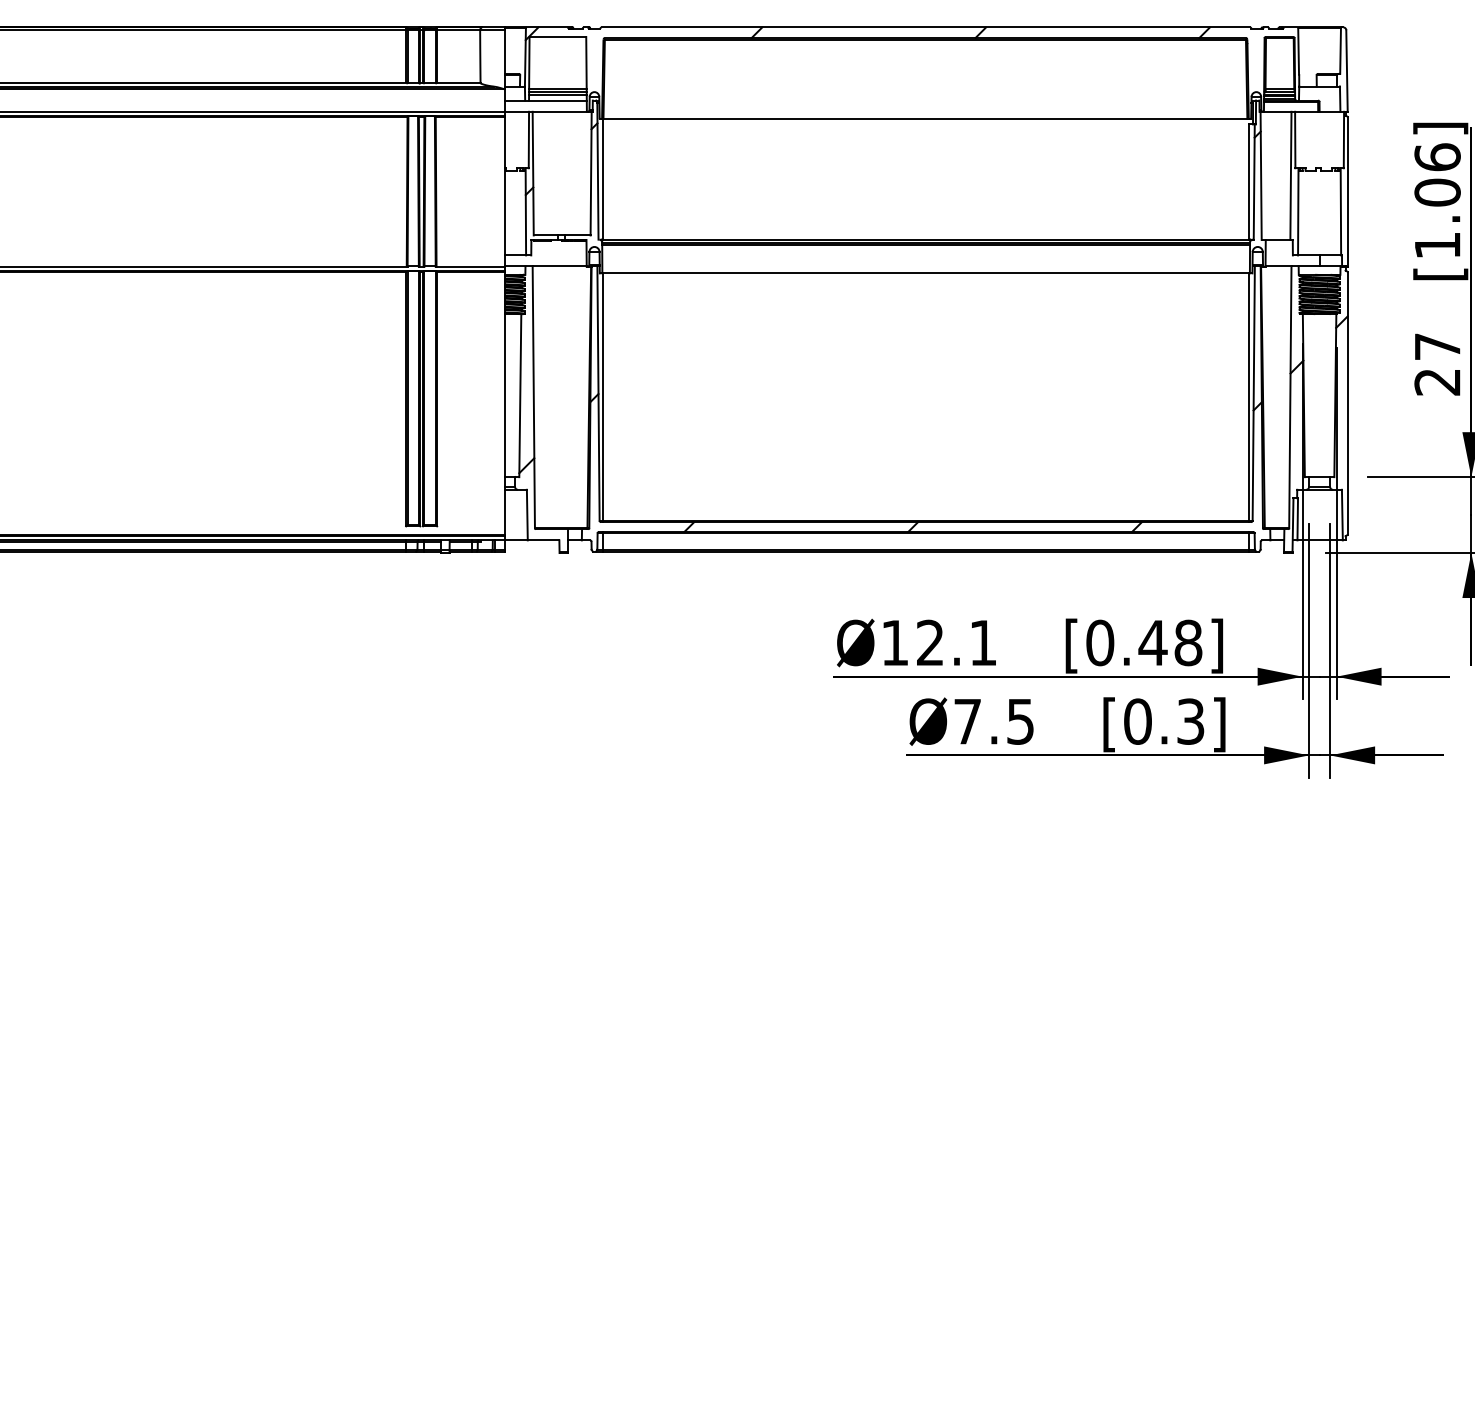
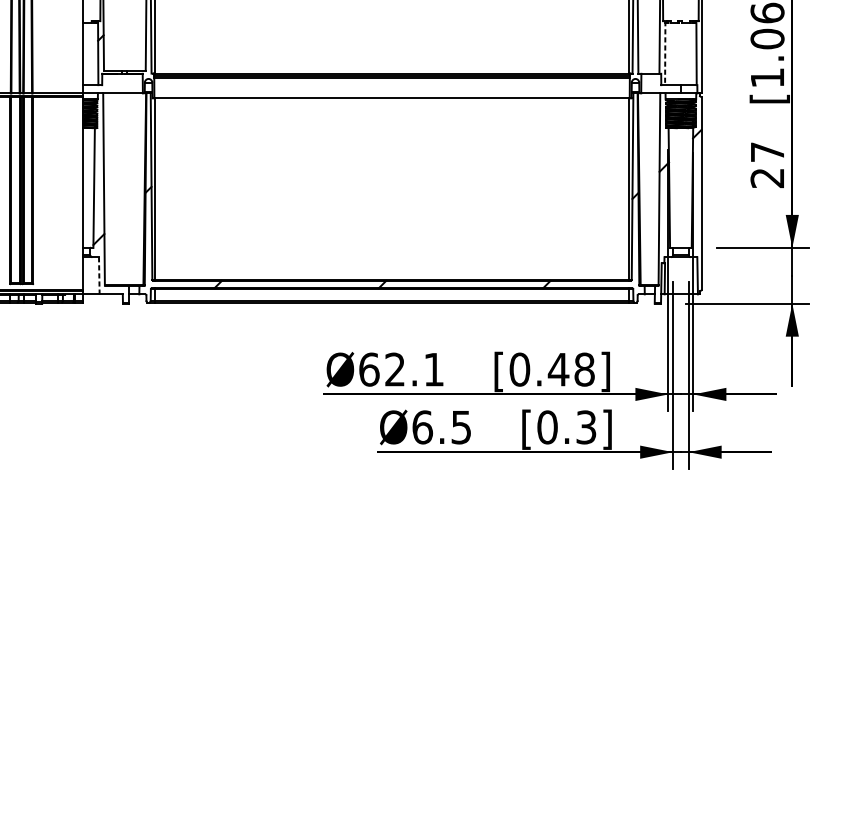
line: (1298, 211) -> (665, 52), solid -> dashed
line: (527, 515) -> (99, 276), solid -> dashed
text: (895, 642) -> (369, 369), Ø12.1 -> Ø62.1
text: (967, 721) -> (422, 427), Ø7.5 -> Ø6.5

